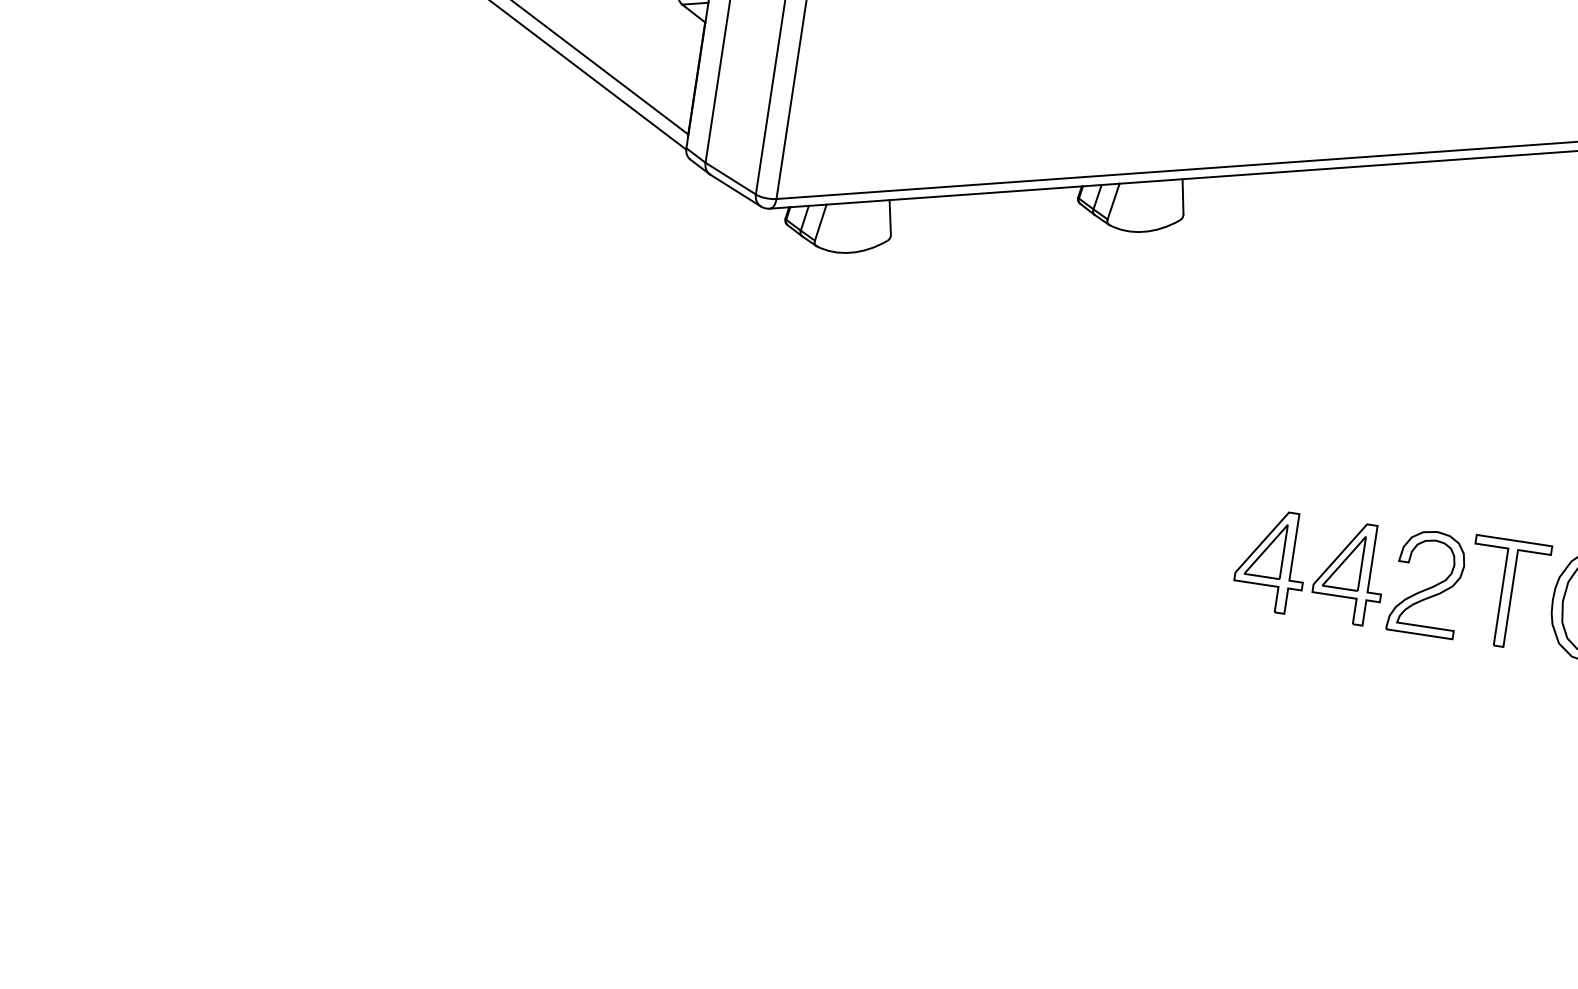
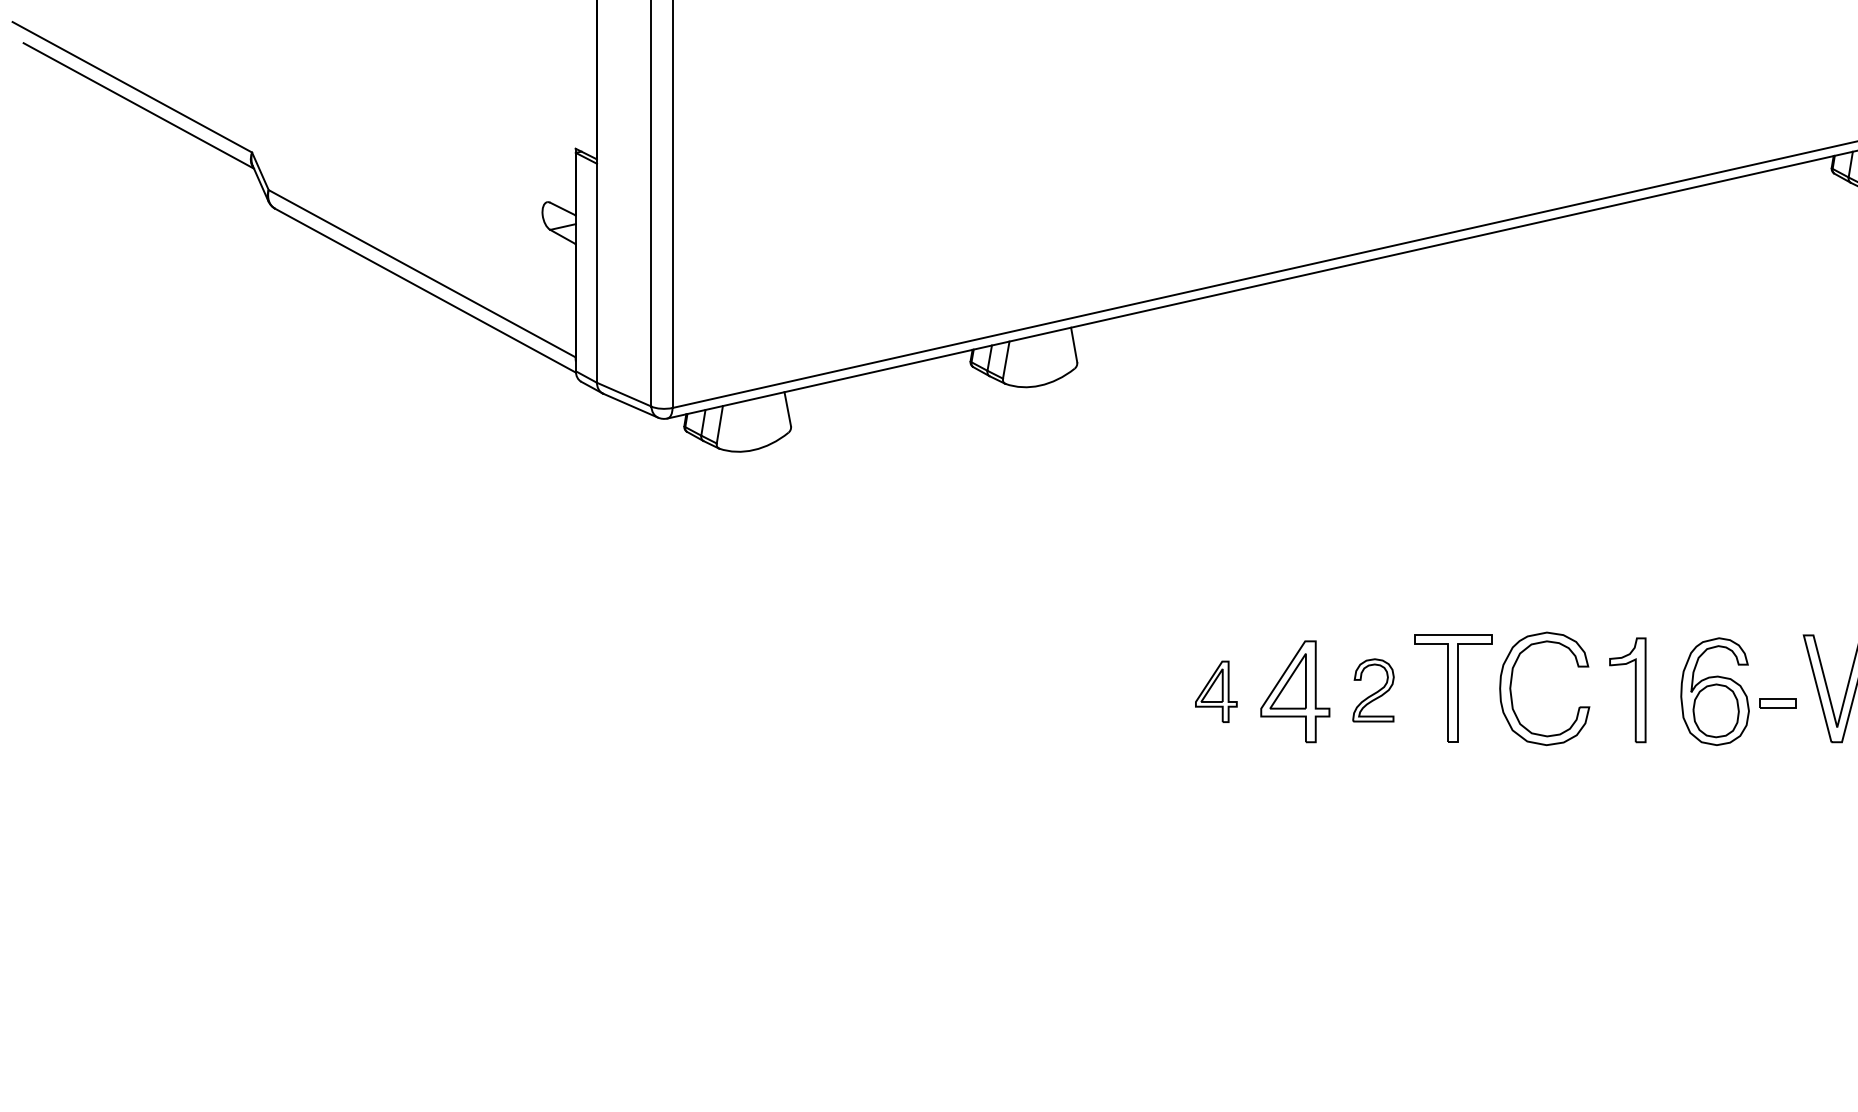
part: (1271, 560) -> (1216, 691), size x0.6
part: (1427, 583) -> (1373, 690), size x0.6

